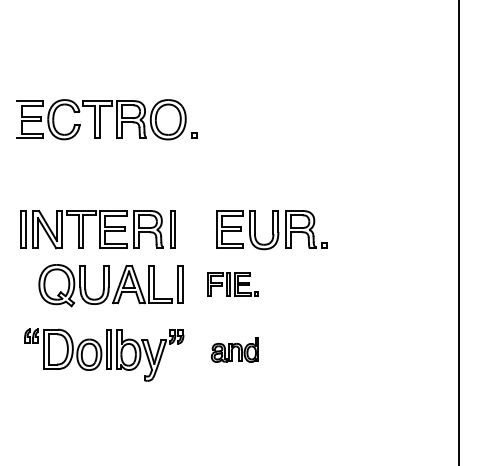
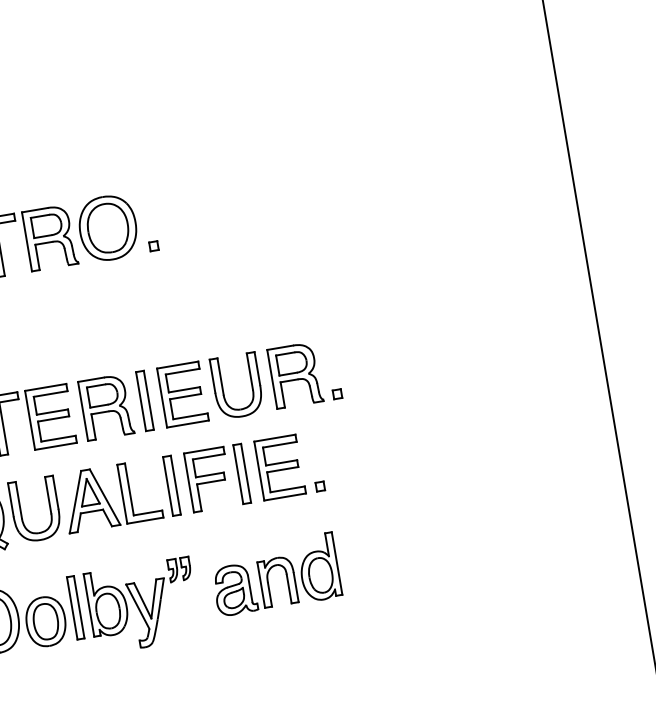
part: (271, 230) -> (248, 384), moved
part: (232, 284) -> (253, 471), size x1.67
part: (234, 349) -> (274, 574), size x1.67

